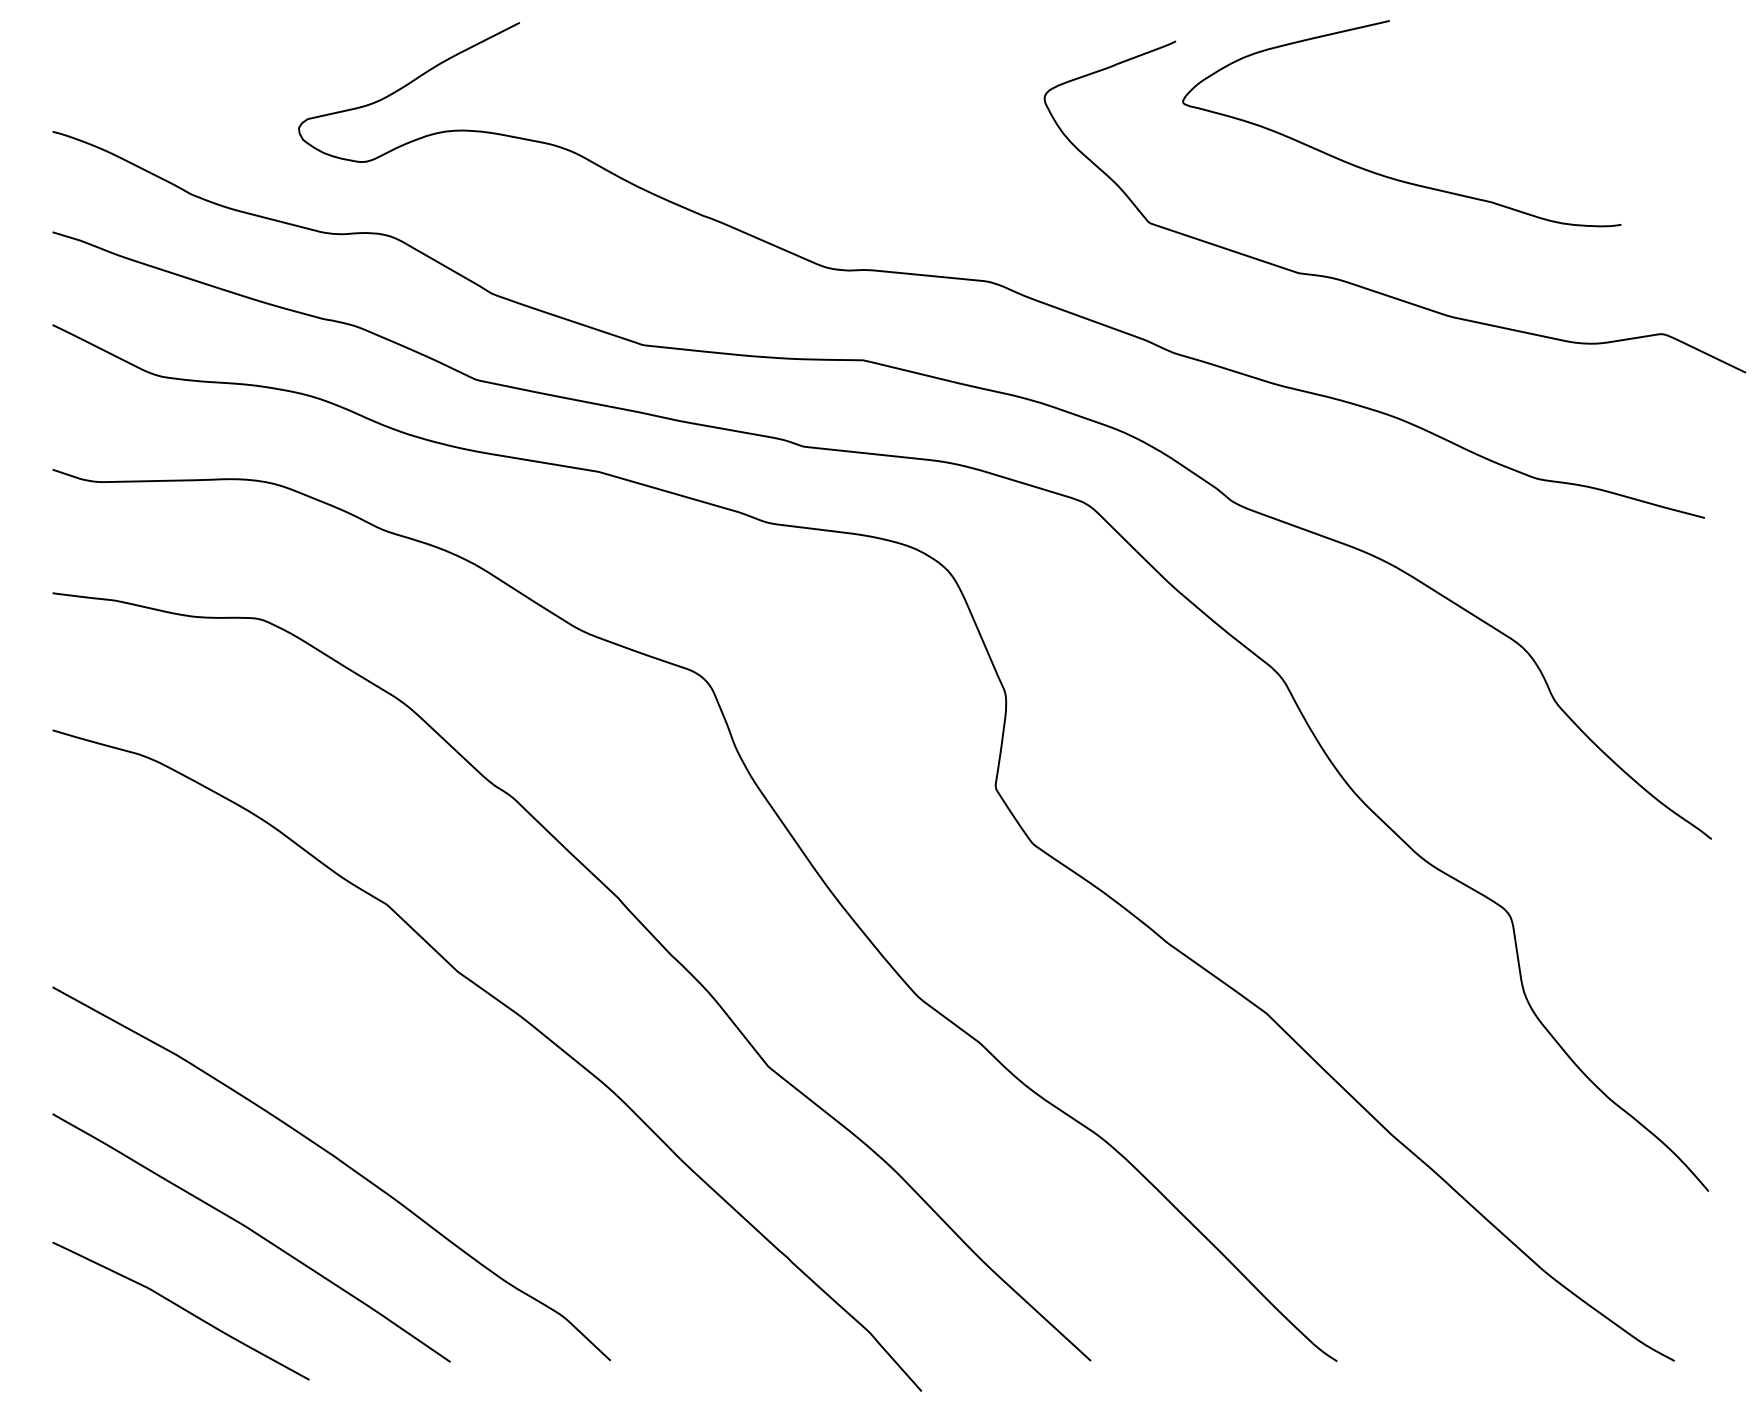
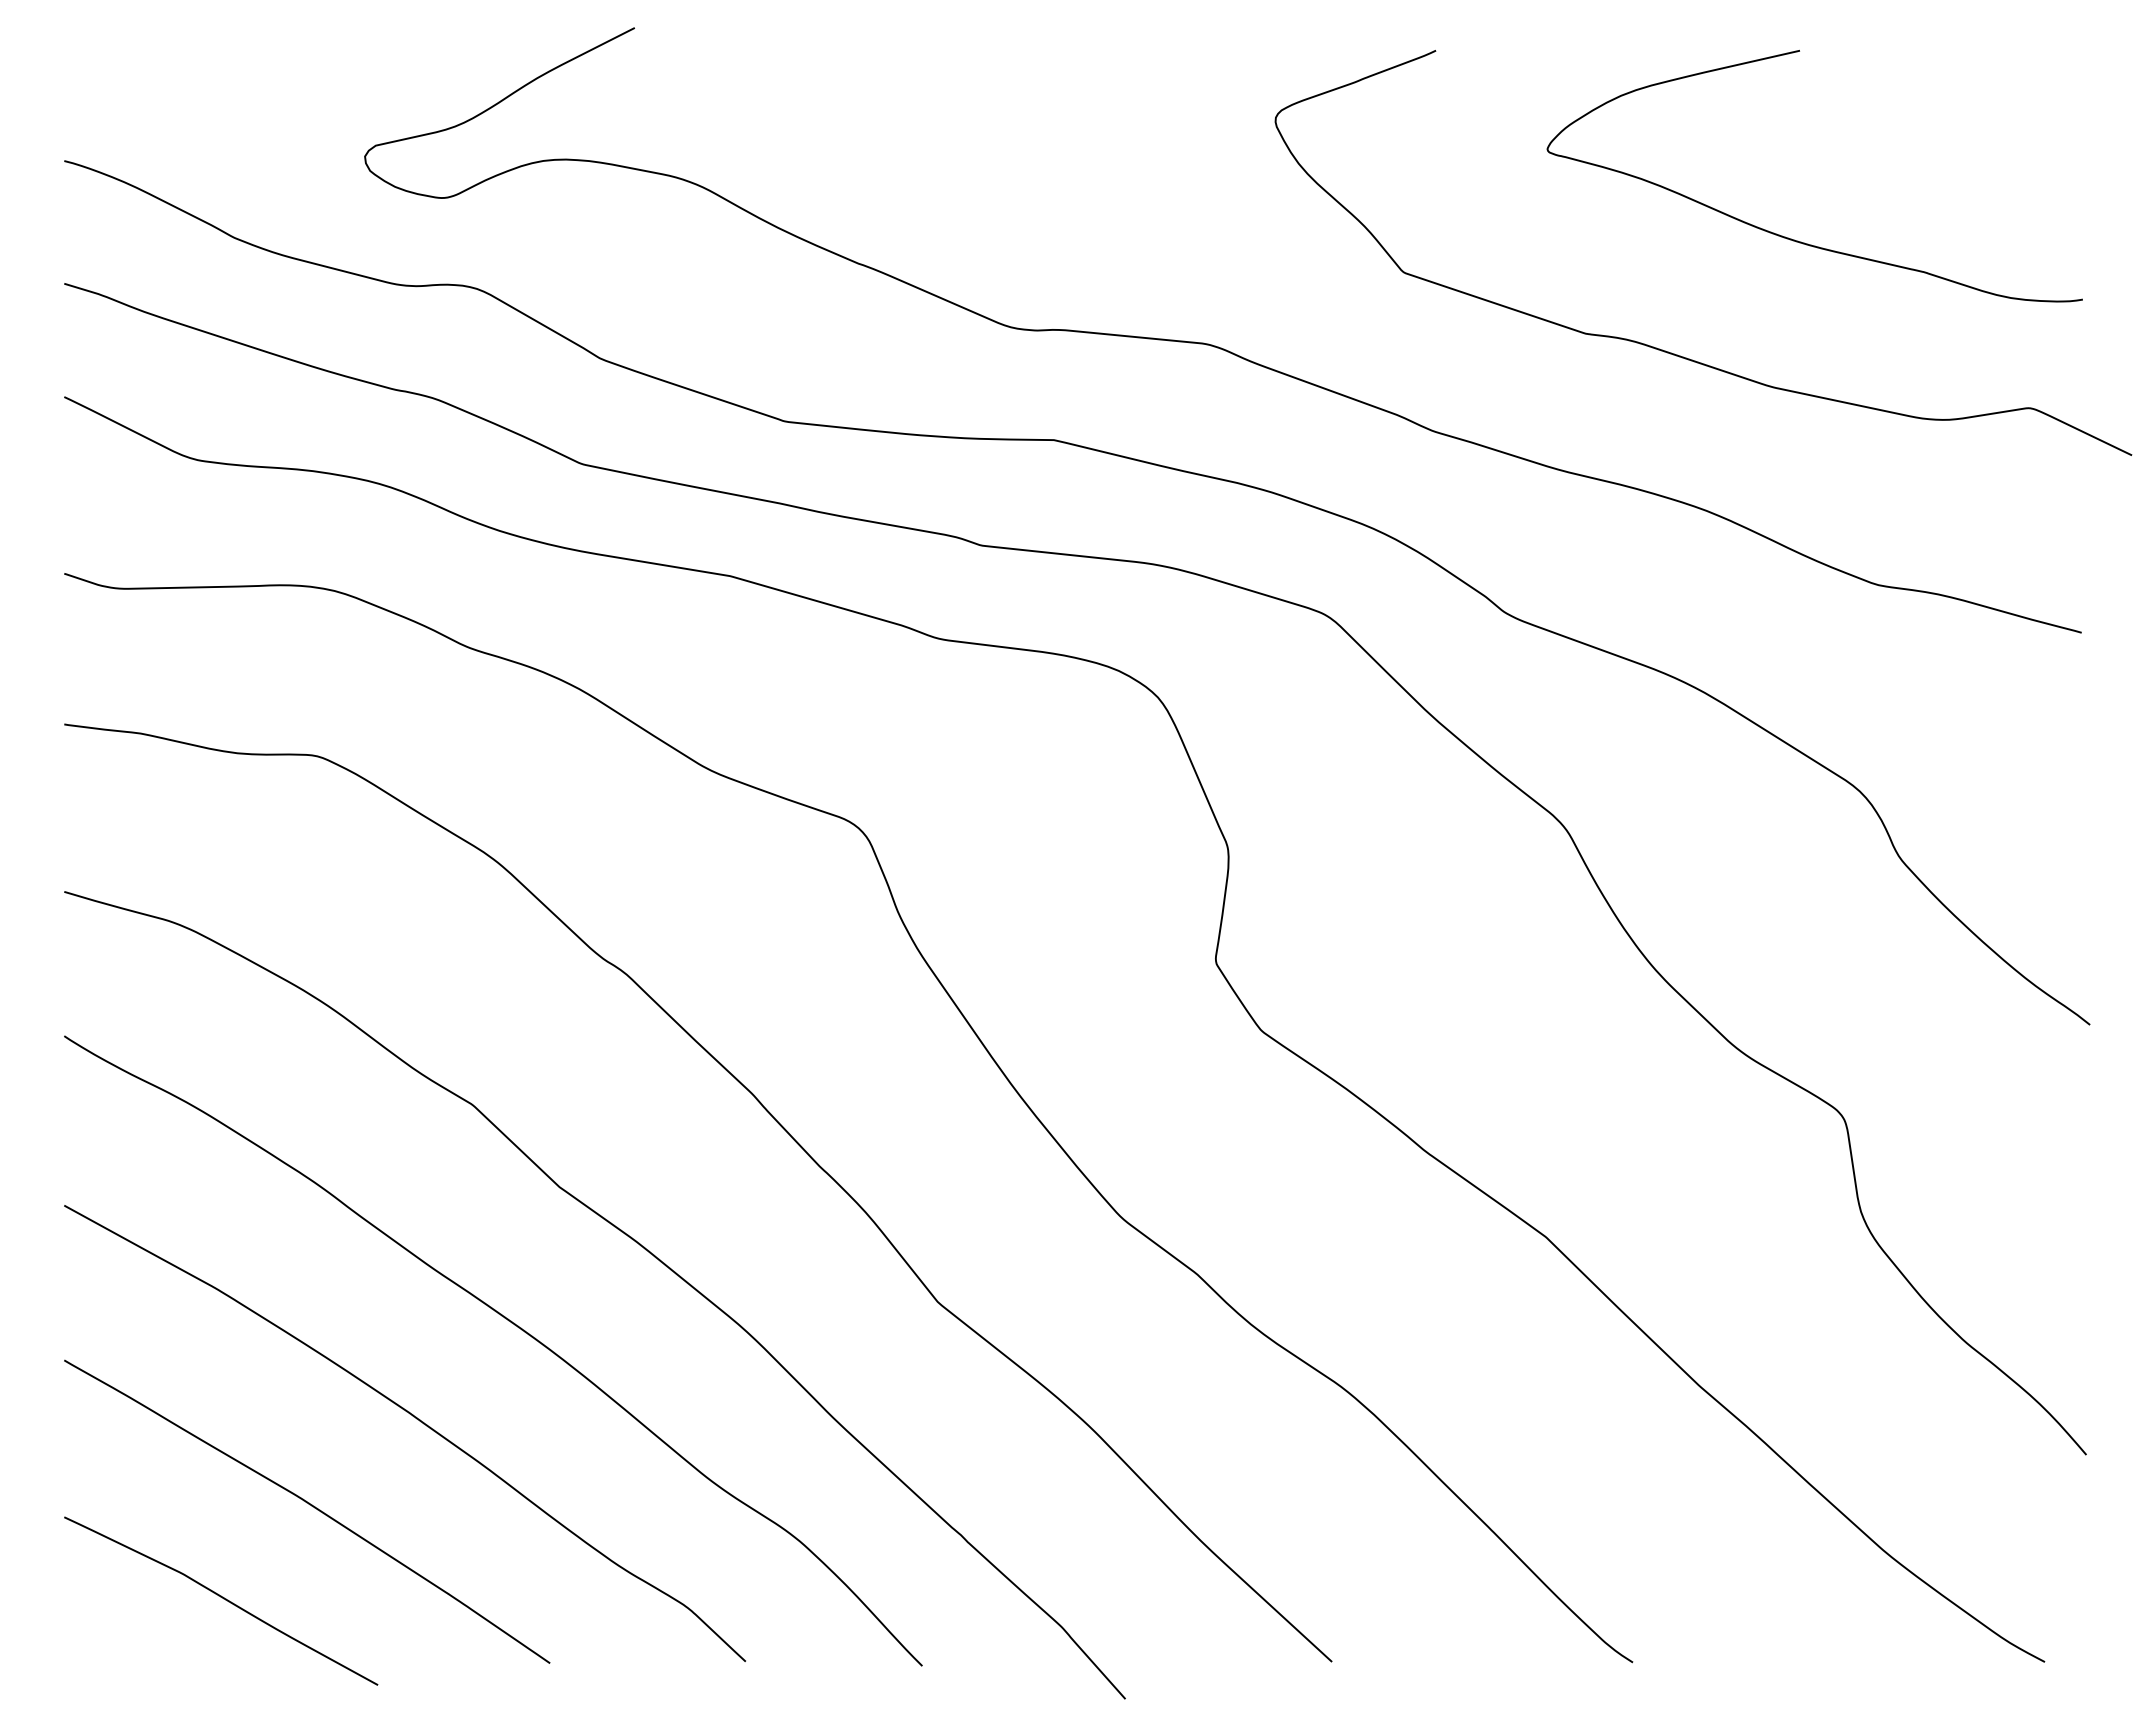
curve: (1385, 175) -> (1794, 239), moved
curve: (418, 1083) -> (511, 1323), added

